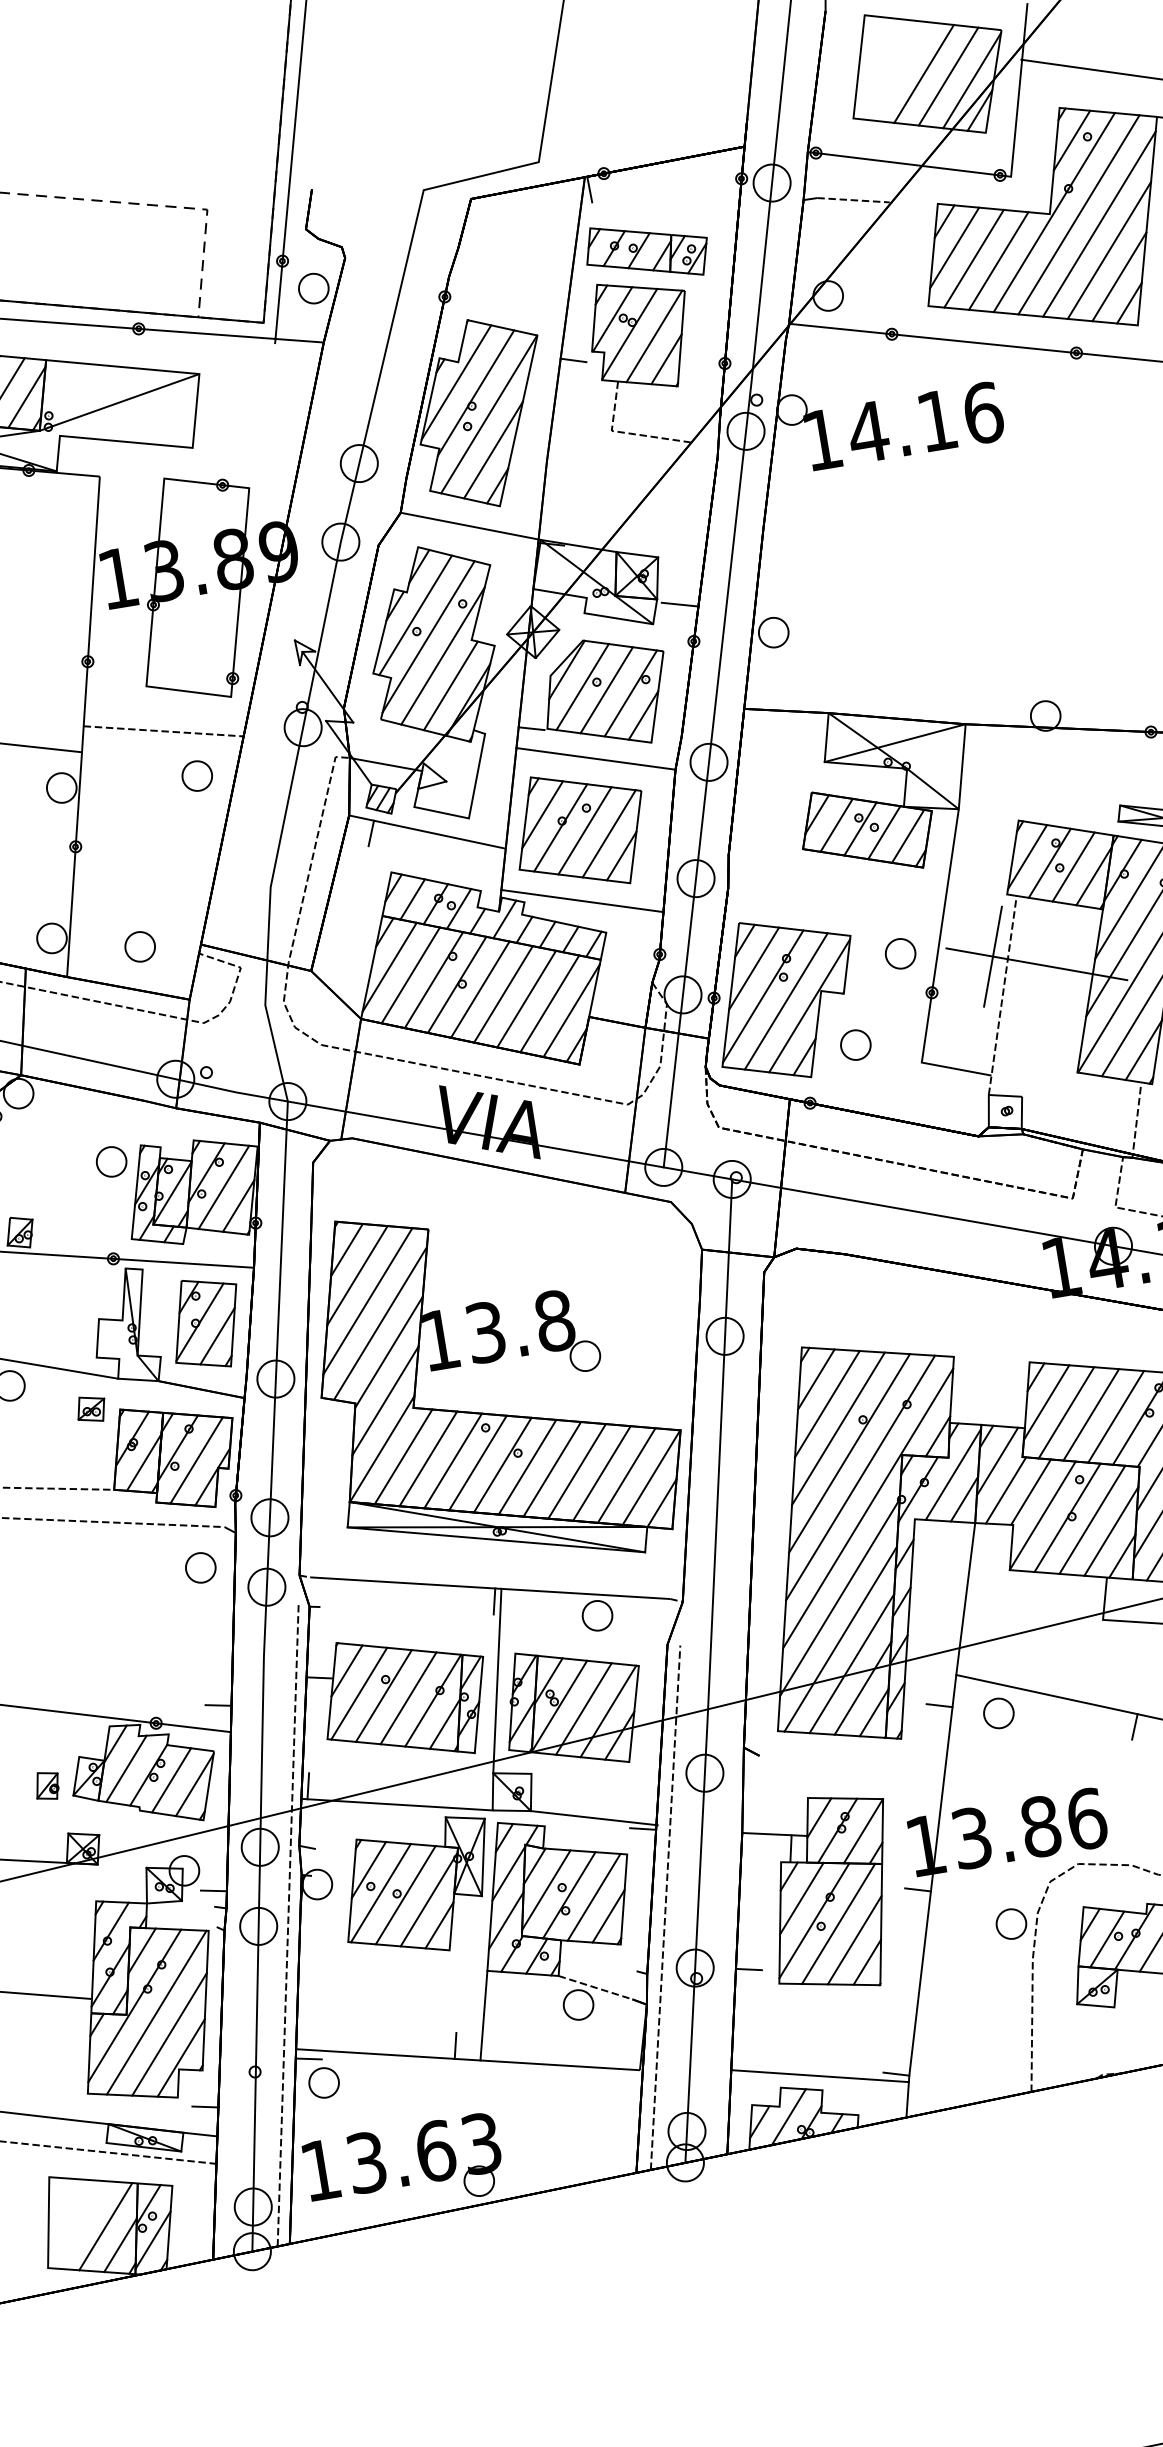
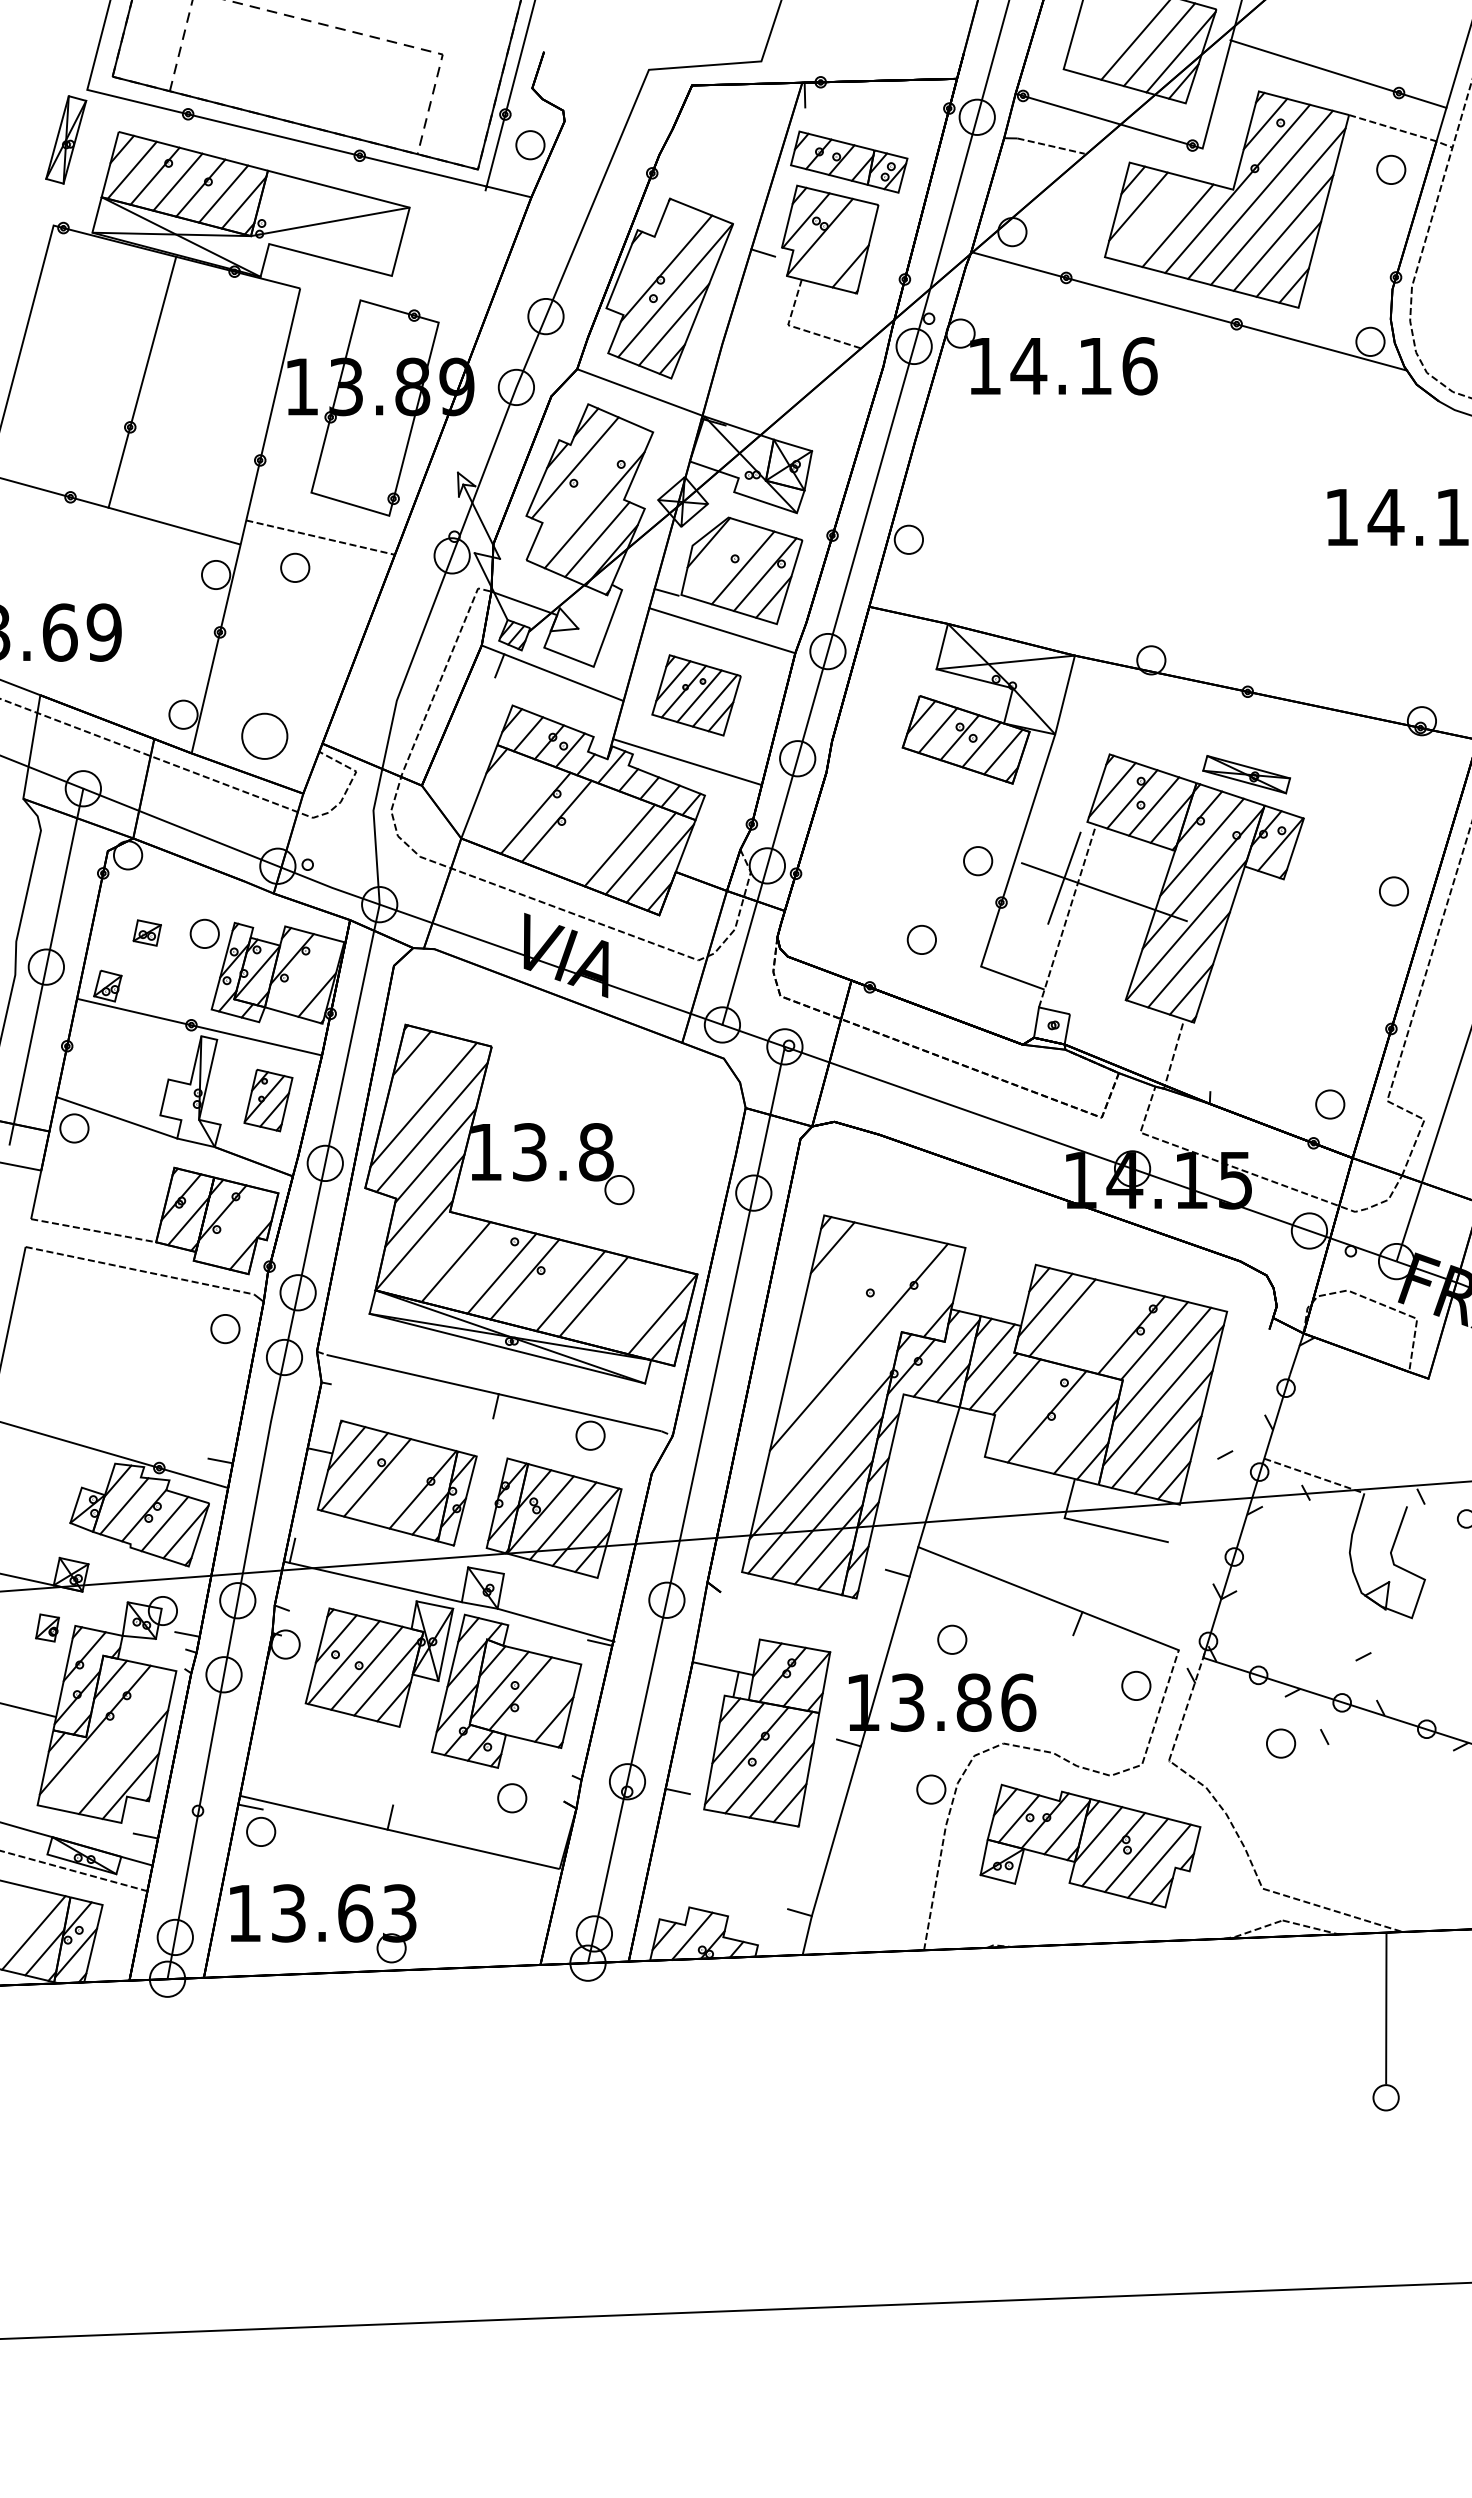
line: (973, 258) -> (1154, 219), removed
line: (653, 335) -> (842, 242), removed
line: (456, 382) -> (649, 255), removed
line: (680, 604) -> (825, 498), removed
line: (428, 636) -> (584, 489), removed
line: (582, 686) -> (720, 560), removed
part: (197, 775) -> (295, 567), moved
part: (580, 830) -> (696, 695), size x0.7
part: (140, 946) -> (265, 736), size x1.6
line: (389, 967) -> (495, 794), removed
line: (410, 974) -> (514, 804), removed
line: (479, 989) -> (577, 829), removed
line: (503, 994) -> (598, 837), removed
part: (786, 998) -> (863, 885), removed
line: (224, 1187) -> (306, 975), removed
line: (356, 1275) -> (417, 1078), removed
part: (206, 1323) -> (268, 1100), size x0.7
line: (826, 1404) -> (838, 1272), removed
part: (90, 1408) -> (146, 932), moved
line: (1091, 1414) -> (1085, 1323), removed
line: (1116, 1416) -> (1108, 1329), removed
line: (838, 1428) -> (845, 1297), removed
line: (849, 1453) -> (852, 1322), removed
line: (402, 1457) -> (432, 1256), removed
line: (195, 1460) -> (237, 1227), removed
line: (452, 1460) -> (478, 1267), removed
line: (527, 1467) -> (547, 1285), removed
line: (601, 1473) -> (616, 1302), removed
line: (626, 1475) -> (639, 1308), removed
line: (868, 1507) -> (861, 1376), removed
line: (1041, 1515) -> (1023, 1410), removed
line: (1091, 1519) -> (1069, 1422), removed
line: (497, 1681) -> (486, 1481), removed
line: (407, 1698) -> (399, 1483), removed
part: (999, 1713) -> (952, 1639), moved
part: (47, 1785) -> (47, 1627), moved
line: (594, 1897) -> (543, 1699), removed
line: (664, 1907) -> (608, 1720), removed
line: (287, 1925) -> (251, 1678), removed
line: (595, 1987) -> (530, 1784), removed
line: (156, 2012) -> (114, 1739), removed
line: (483, 2015) -> (421, 1793), removed
line: (819, 2076) -> (727, 1902), removed

